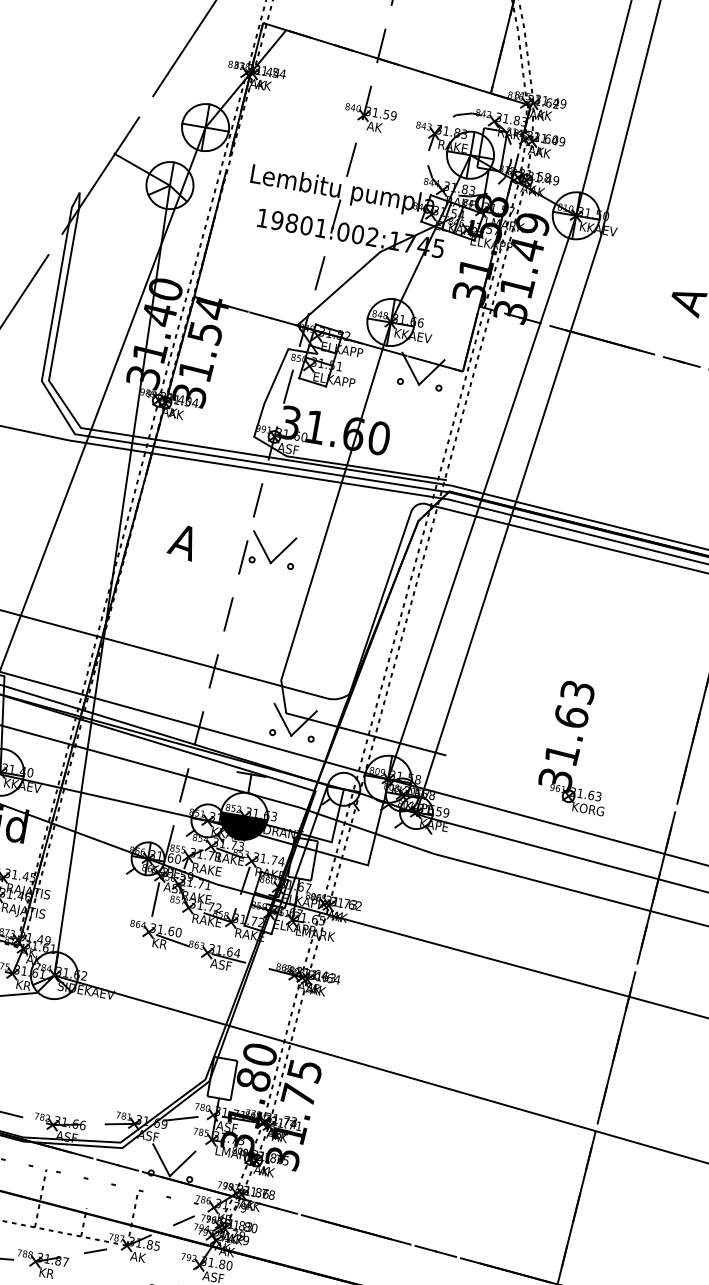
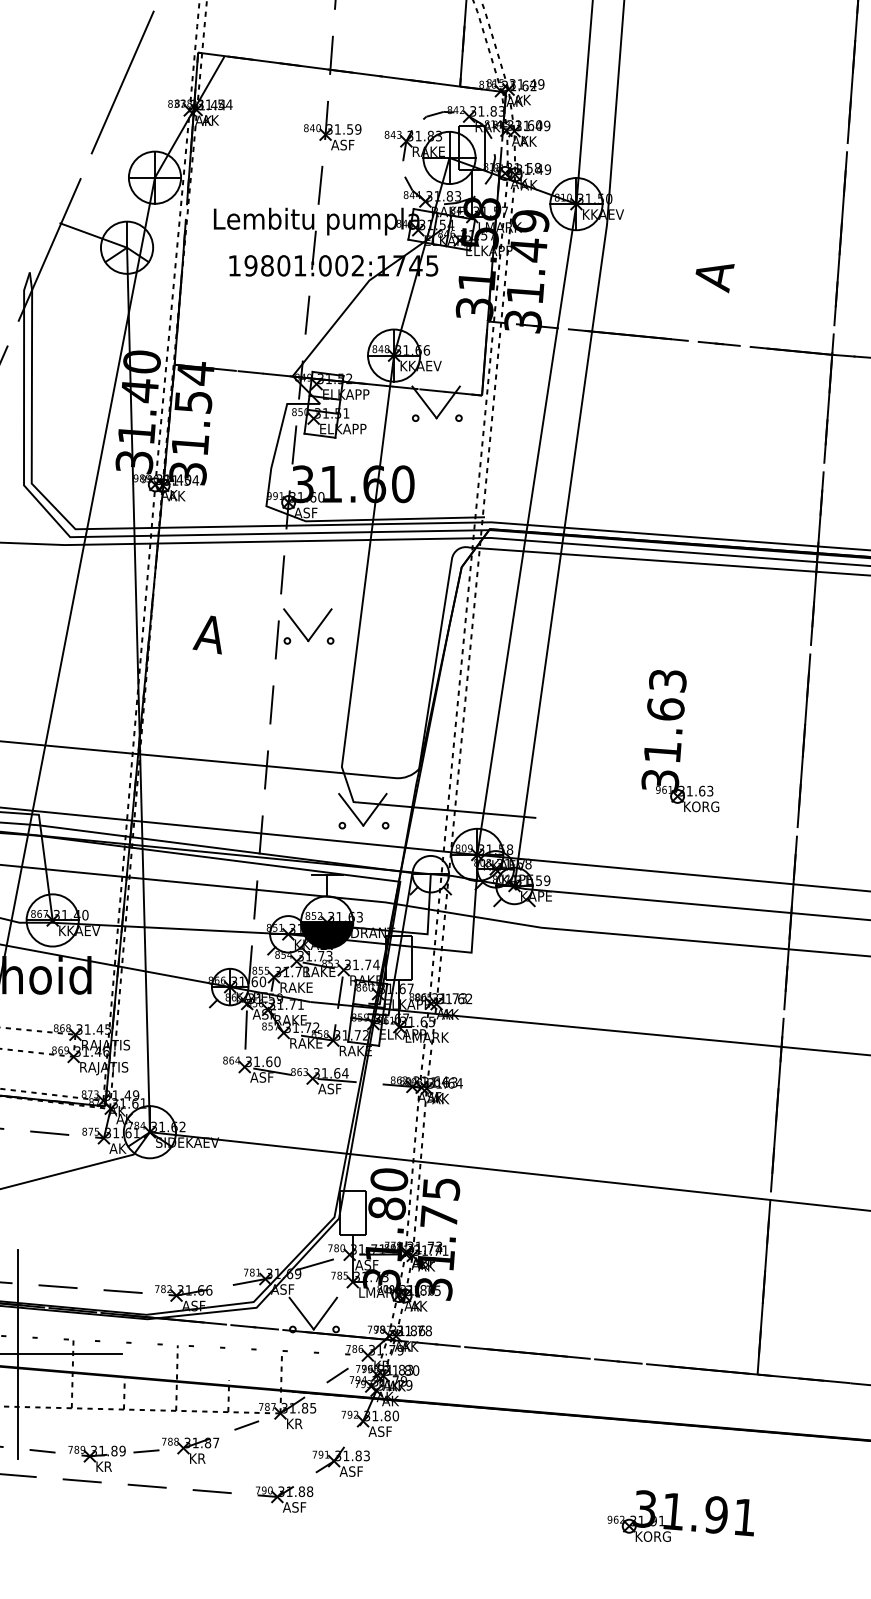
text: (381, 127) -> (347, 144), AK -> ASF
part: (579, 747) -> (680, 741), moved
text: (162, 944) -> (261, 1077), KR -> ASF
text: (23, 985) -> (117, 1148), KR -> AK
text: (138, 1256) -> (294, 1423), AK -> KR

